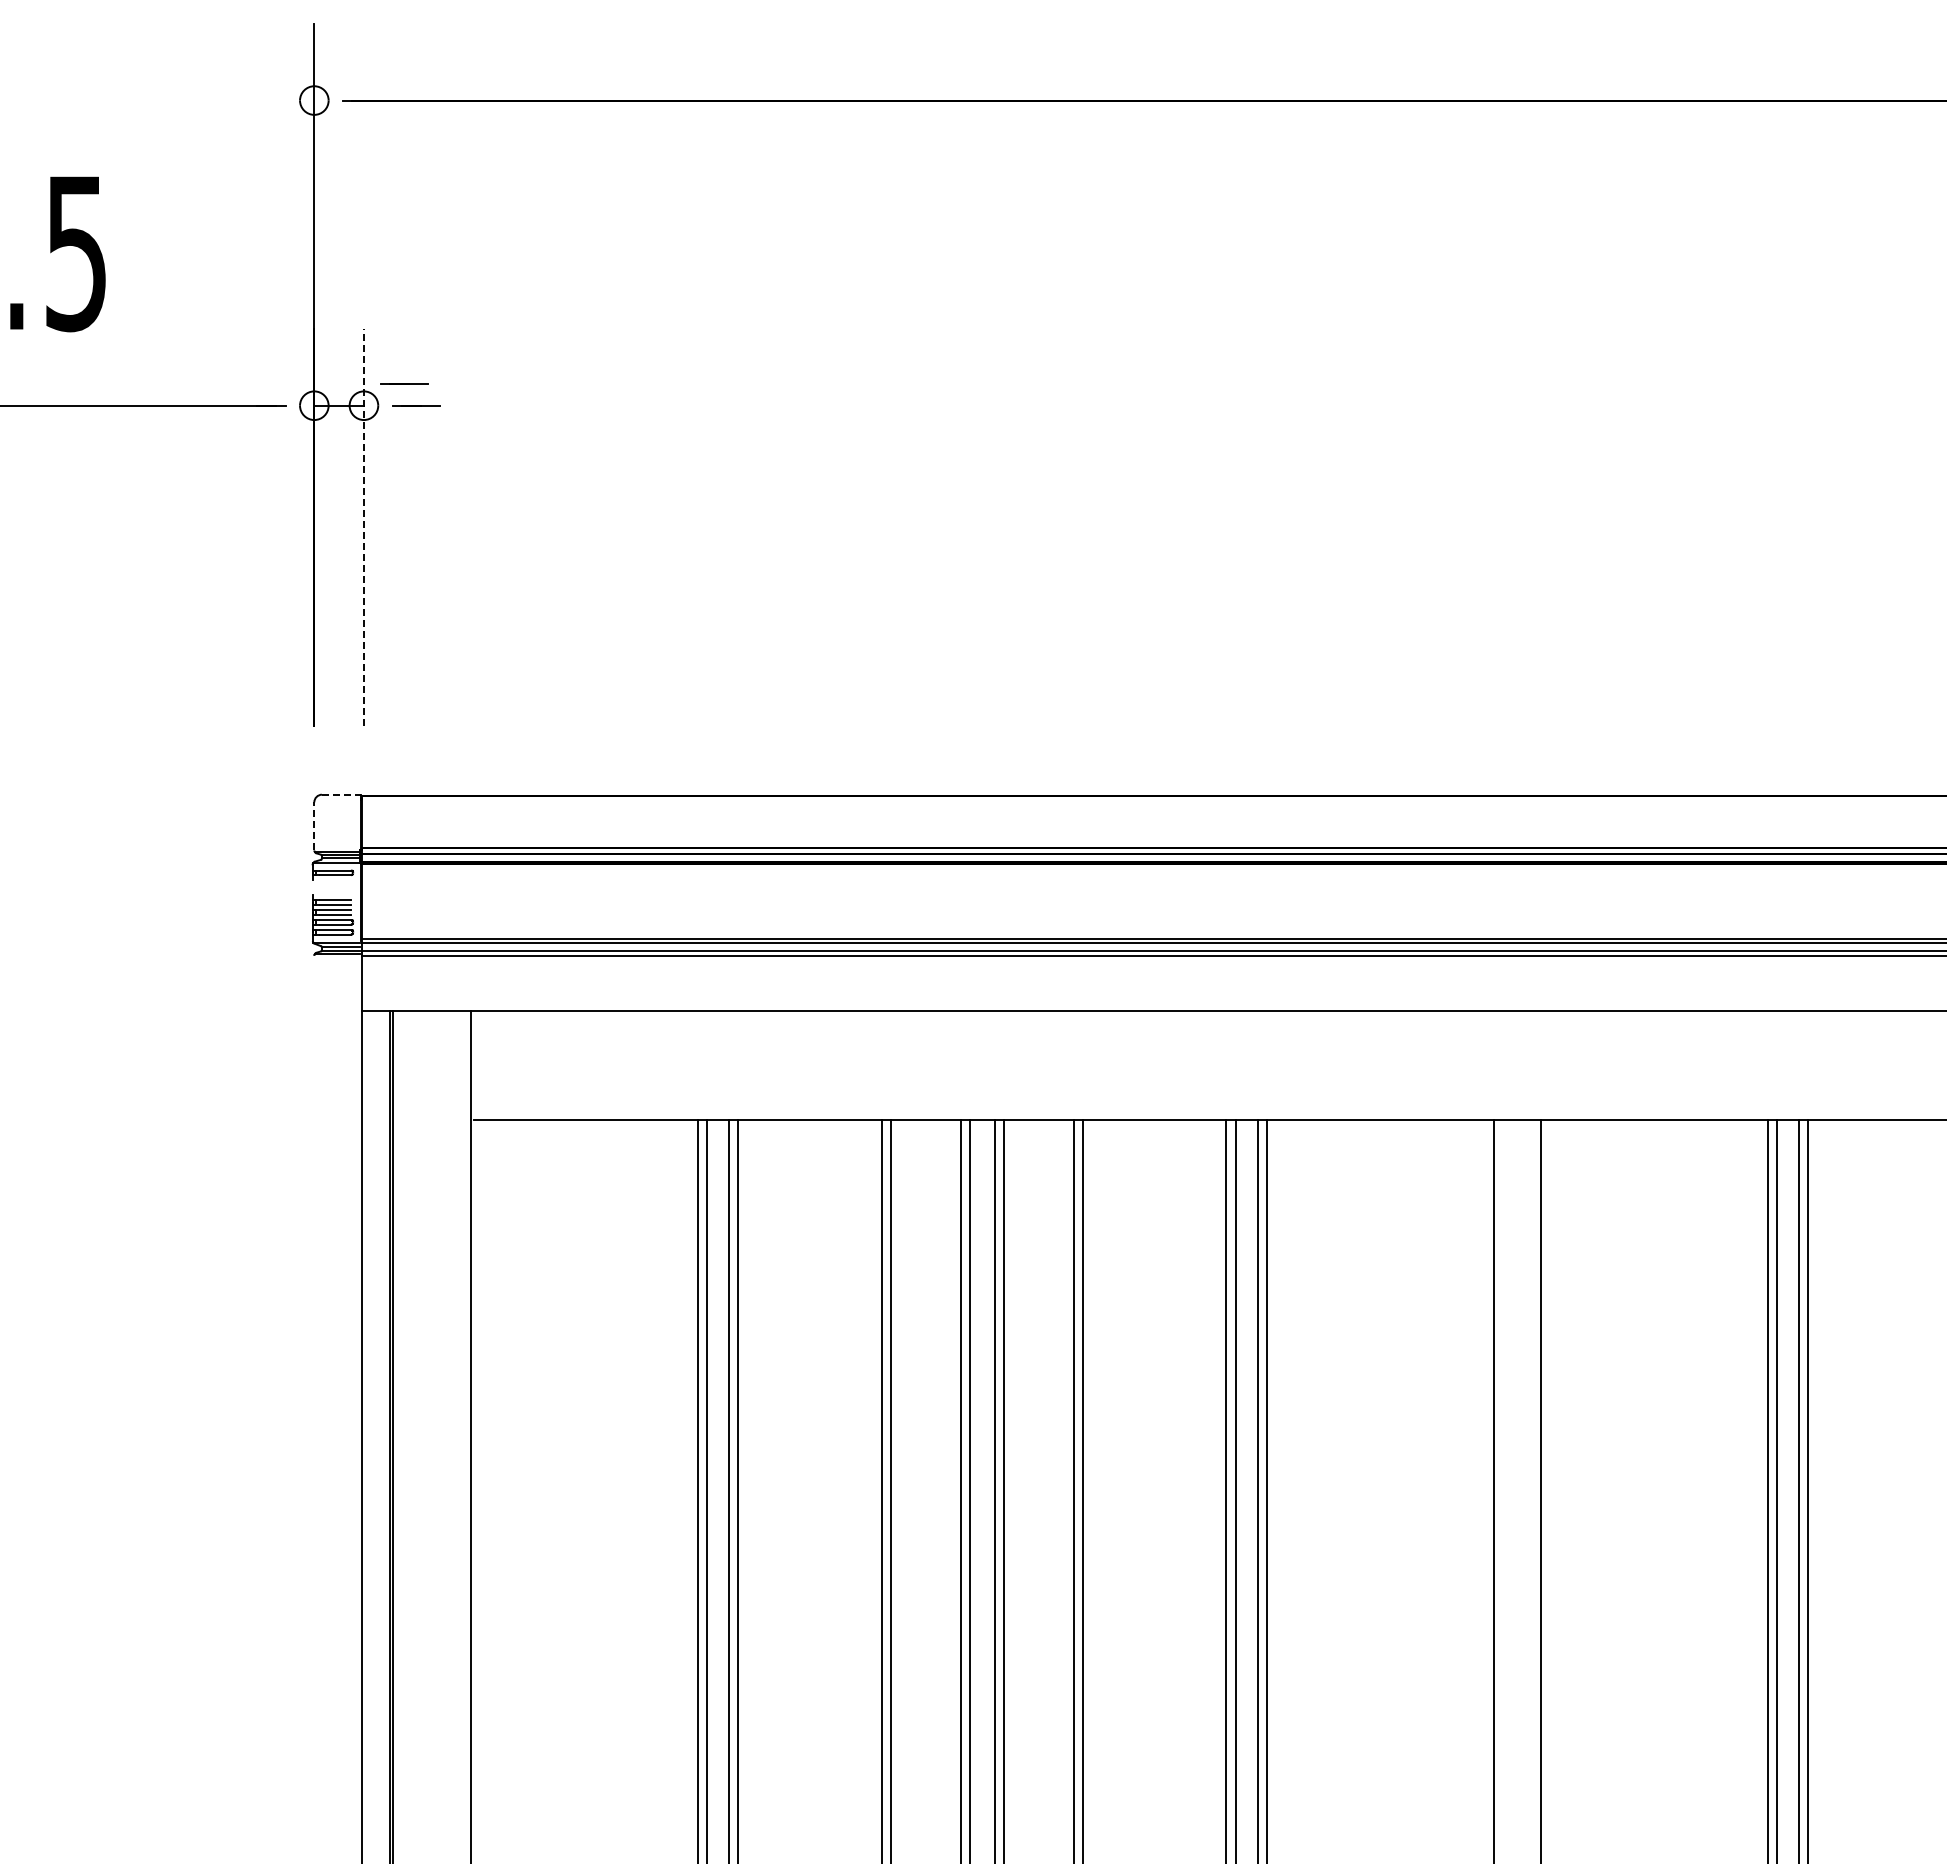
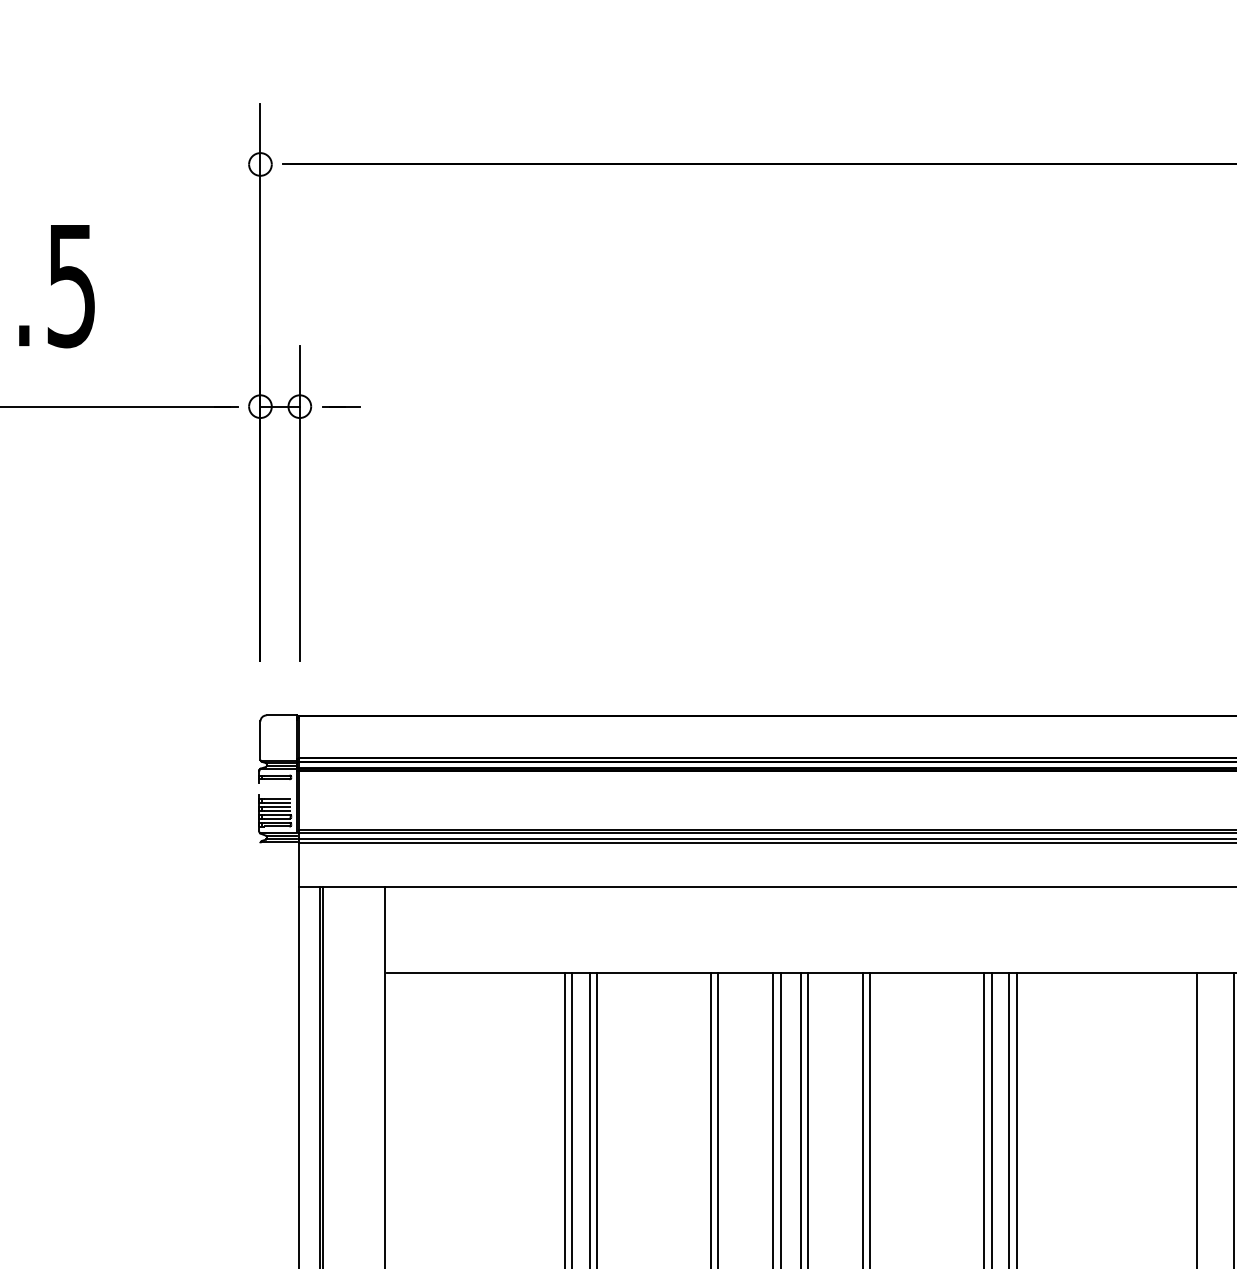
line: (404, 383) -> (332, 389), removed
line: (363, 527) -> (299, 503), dashed -> solid
line: (341, 794) -> (282, 715), dashed -> solid
line: (314, 825) -> (260, 739), dashed -> solid

